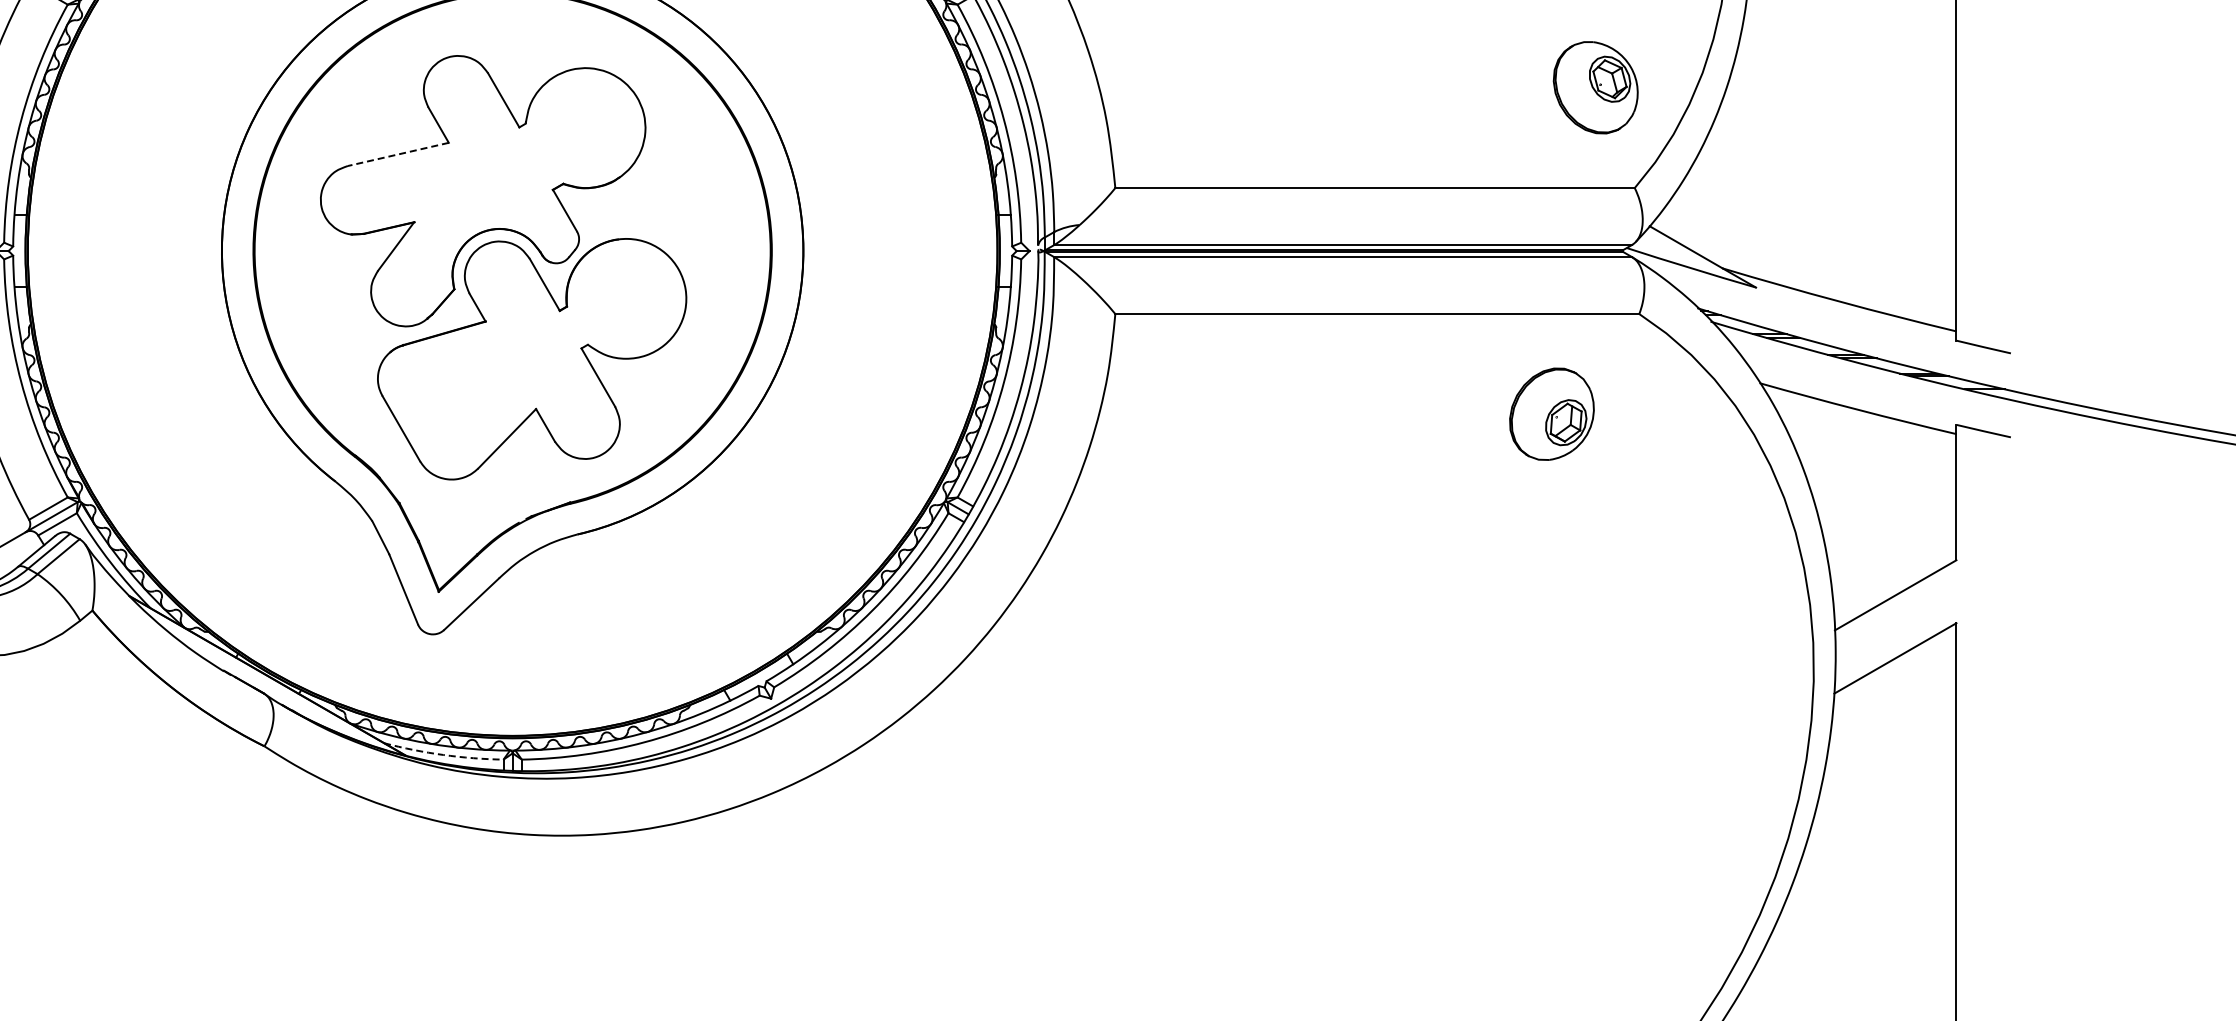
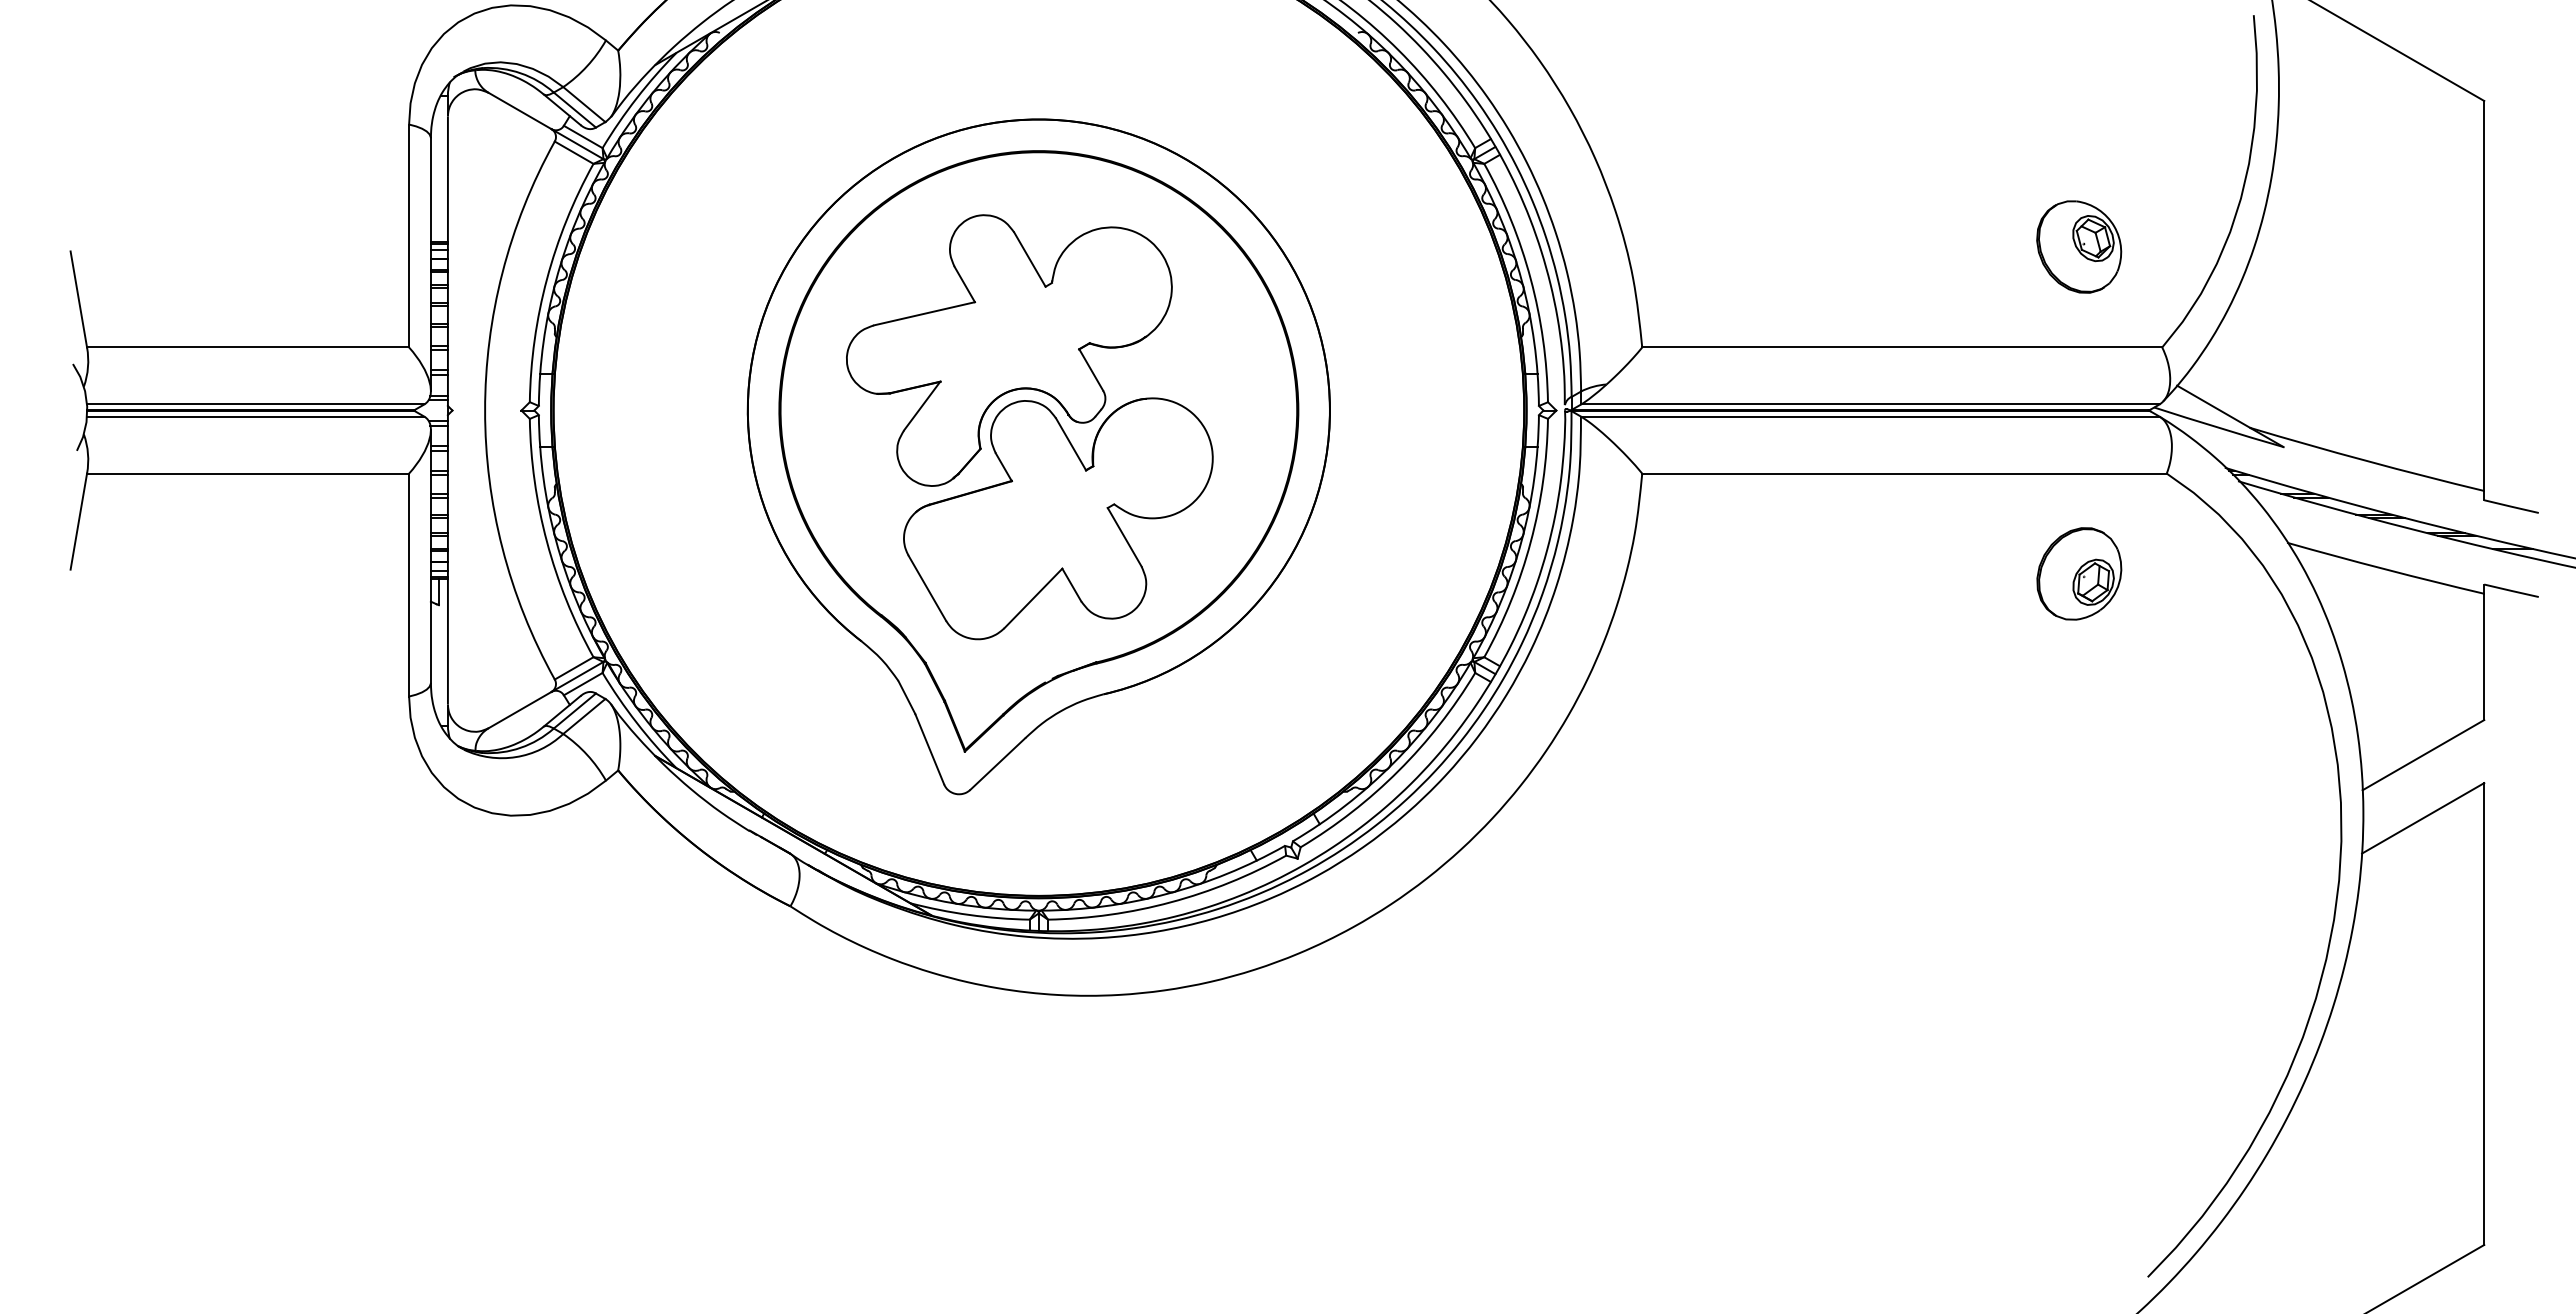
part: (1596, 87) -> (2079, 246), moved
line: (398, 154) -> (924, 313), dashed -> solid
arc: (443, 755) -> (969, 915), dashed -> solid

